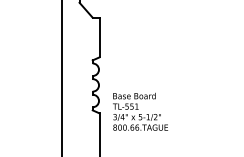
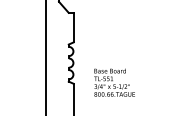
text: (140, 111) -> (114, 82), moved

